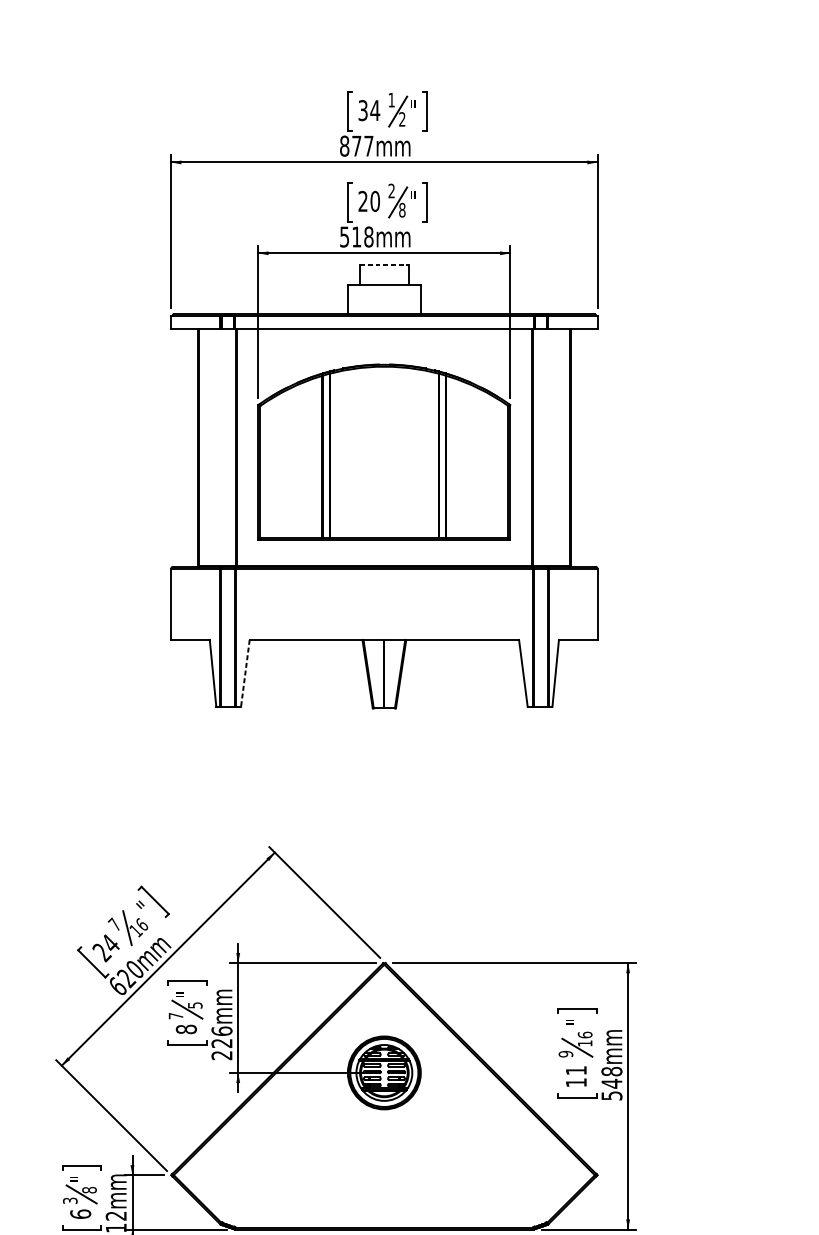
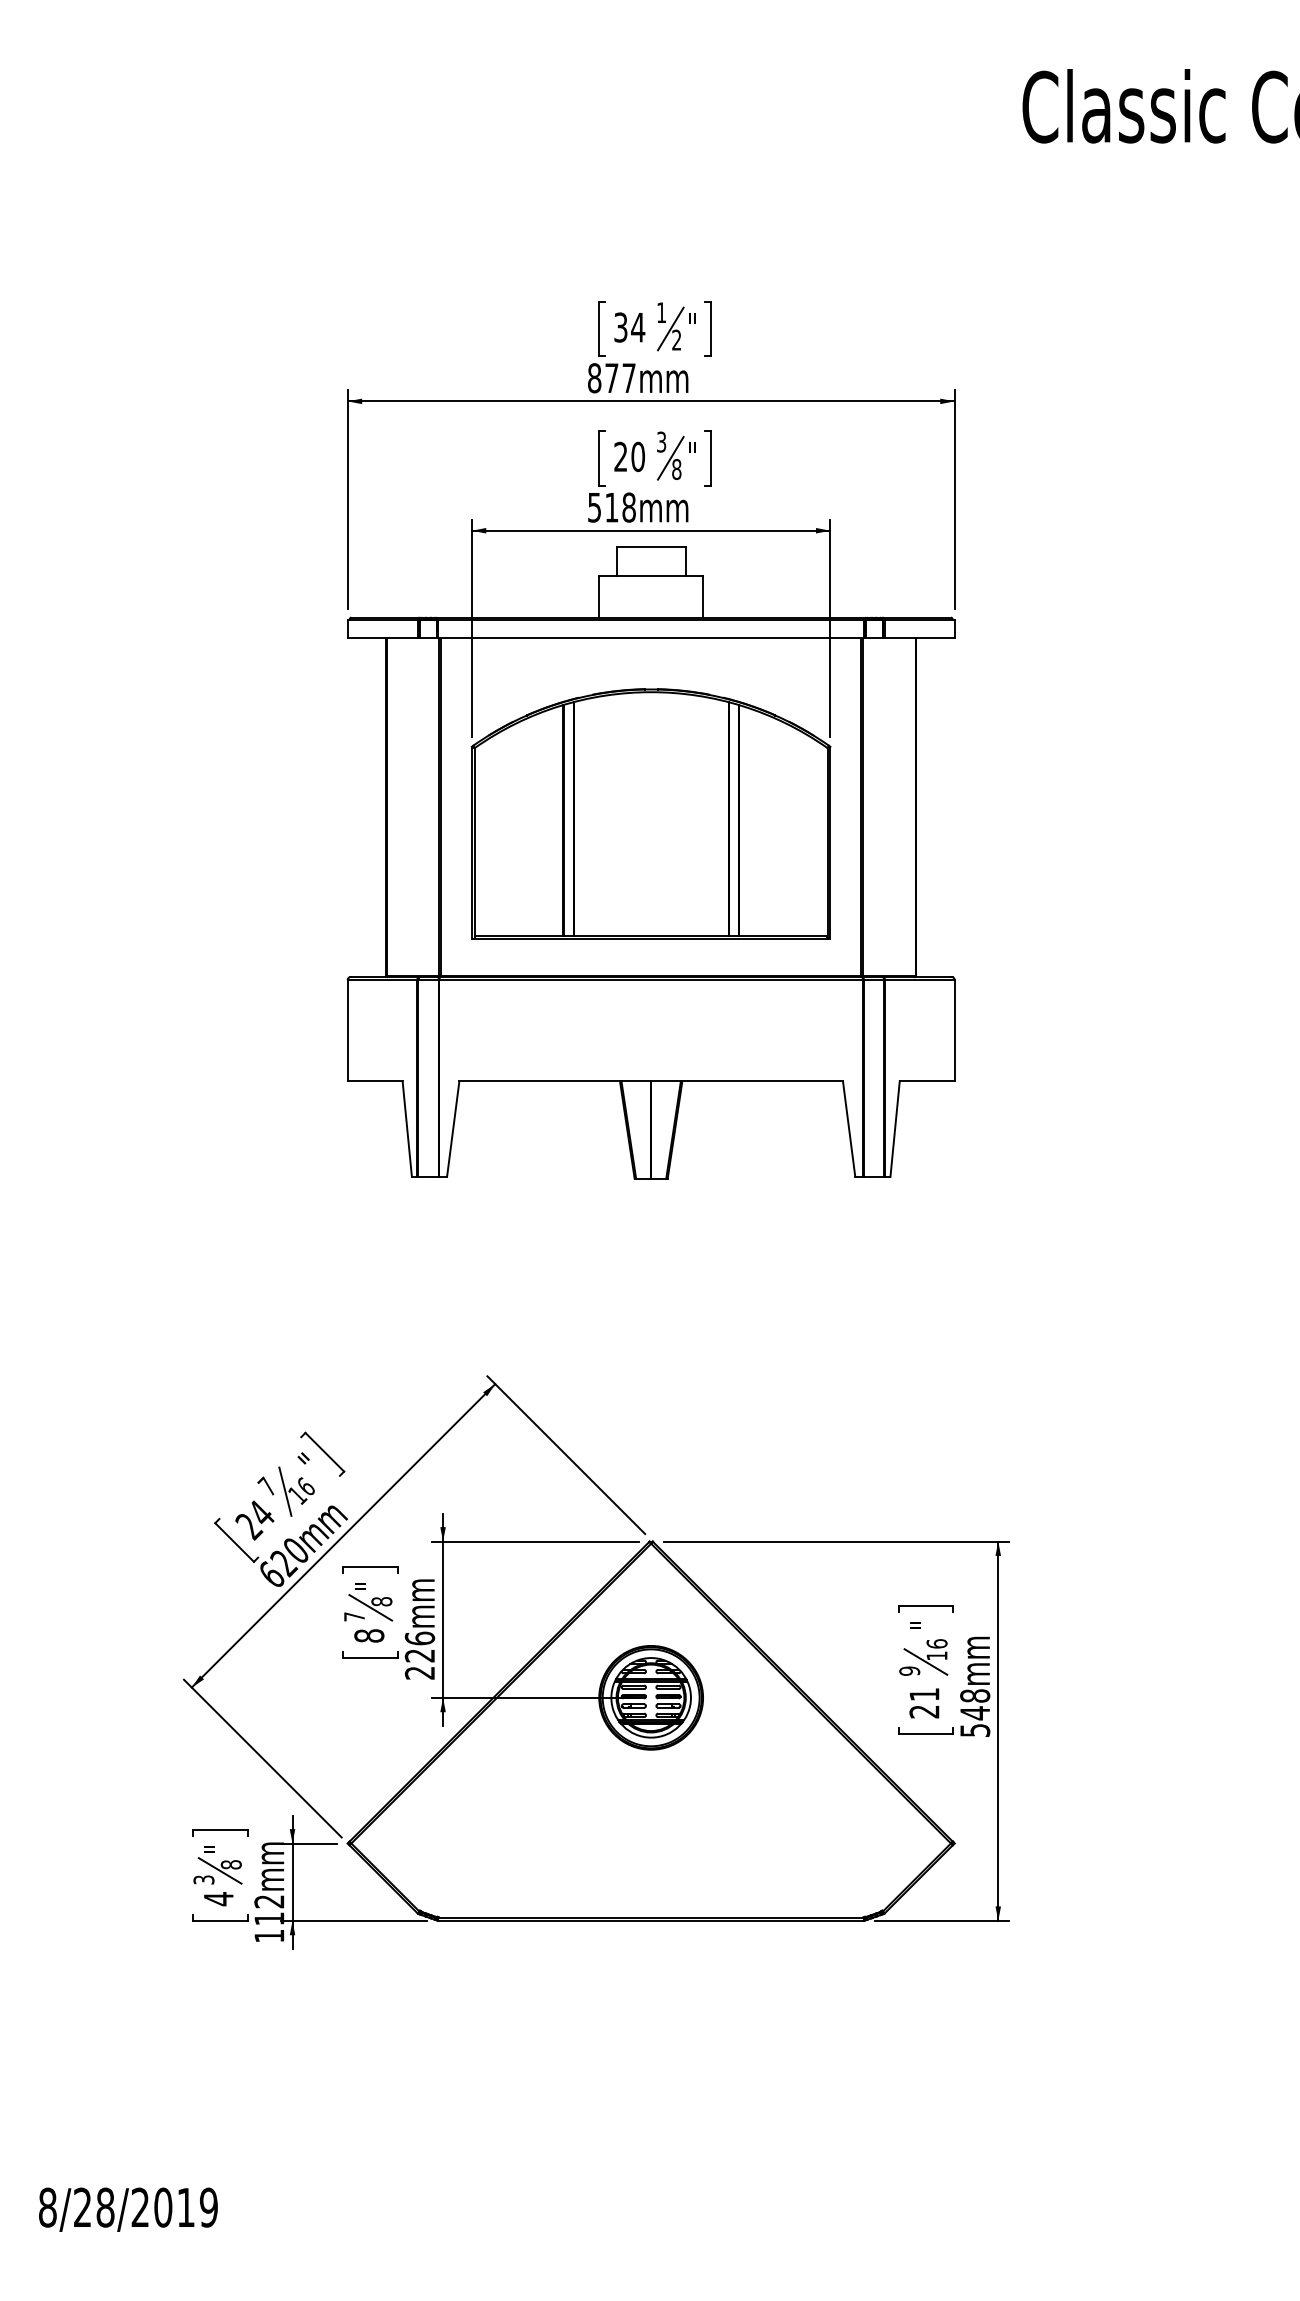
text: (391, 190) -> (661, 441), 2 -> 3
line: (384, 264) -> (651, 546), dashed -> solid
line: (245, 673) -> (453, 1129), dashed -> solid
text: (194, 1005) -> (381, 1601), 5 -> 8
text: (576, 1082) -> (924, 1711), 11 -> 21
text: (80, 1214) -> (218, 1899), 6 -> 4

